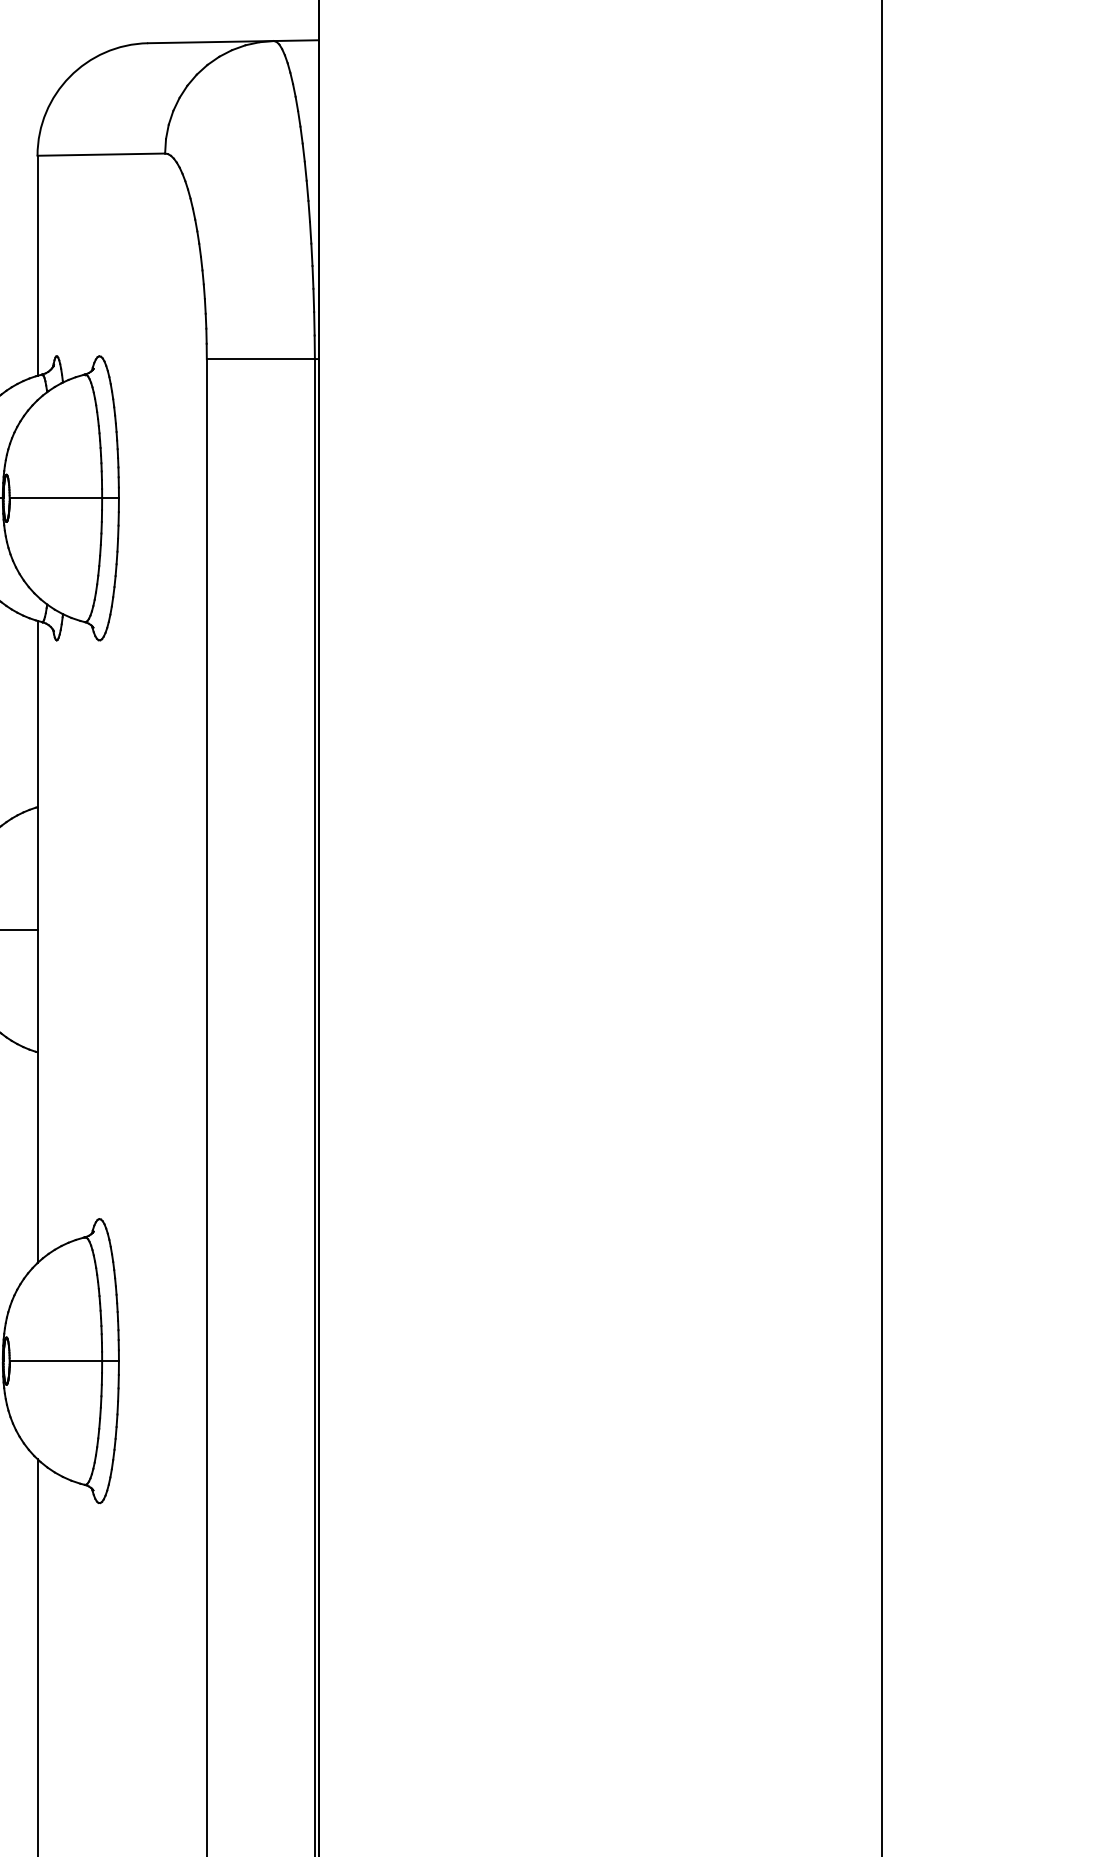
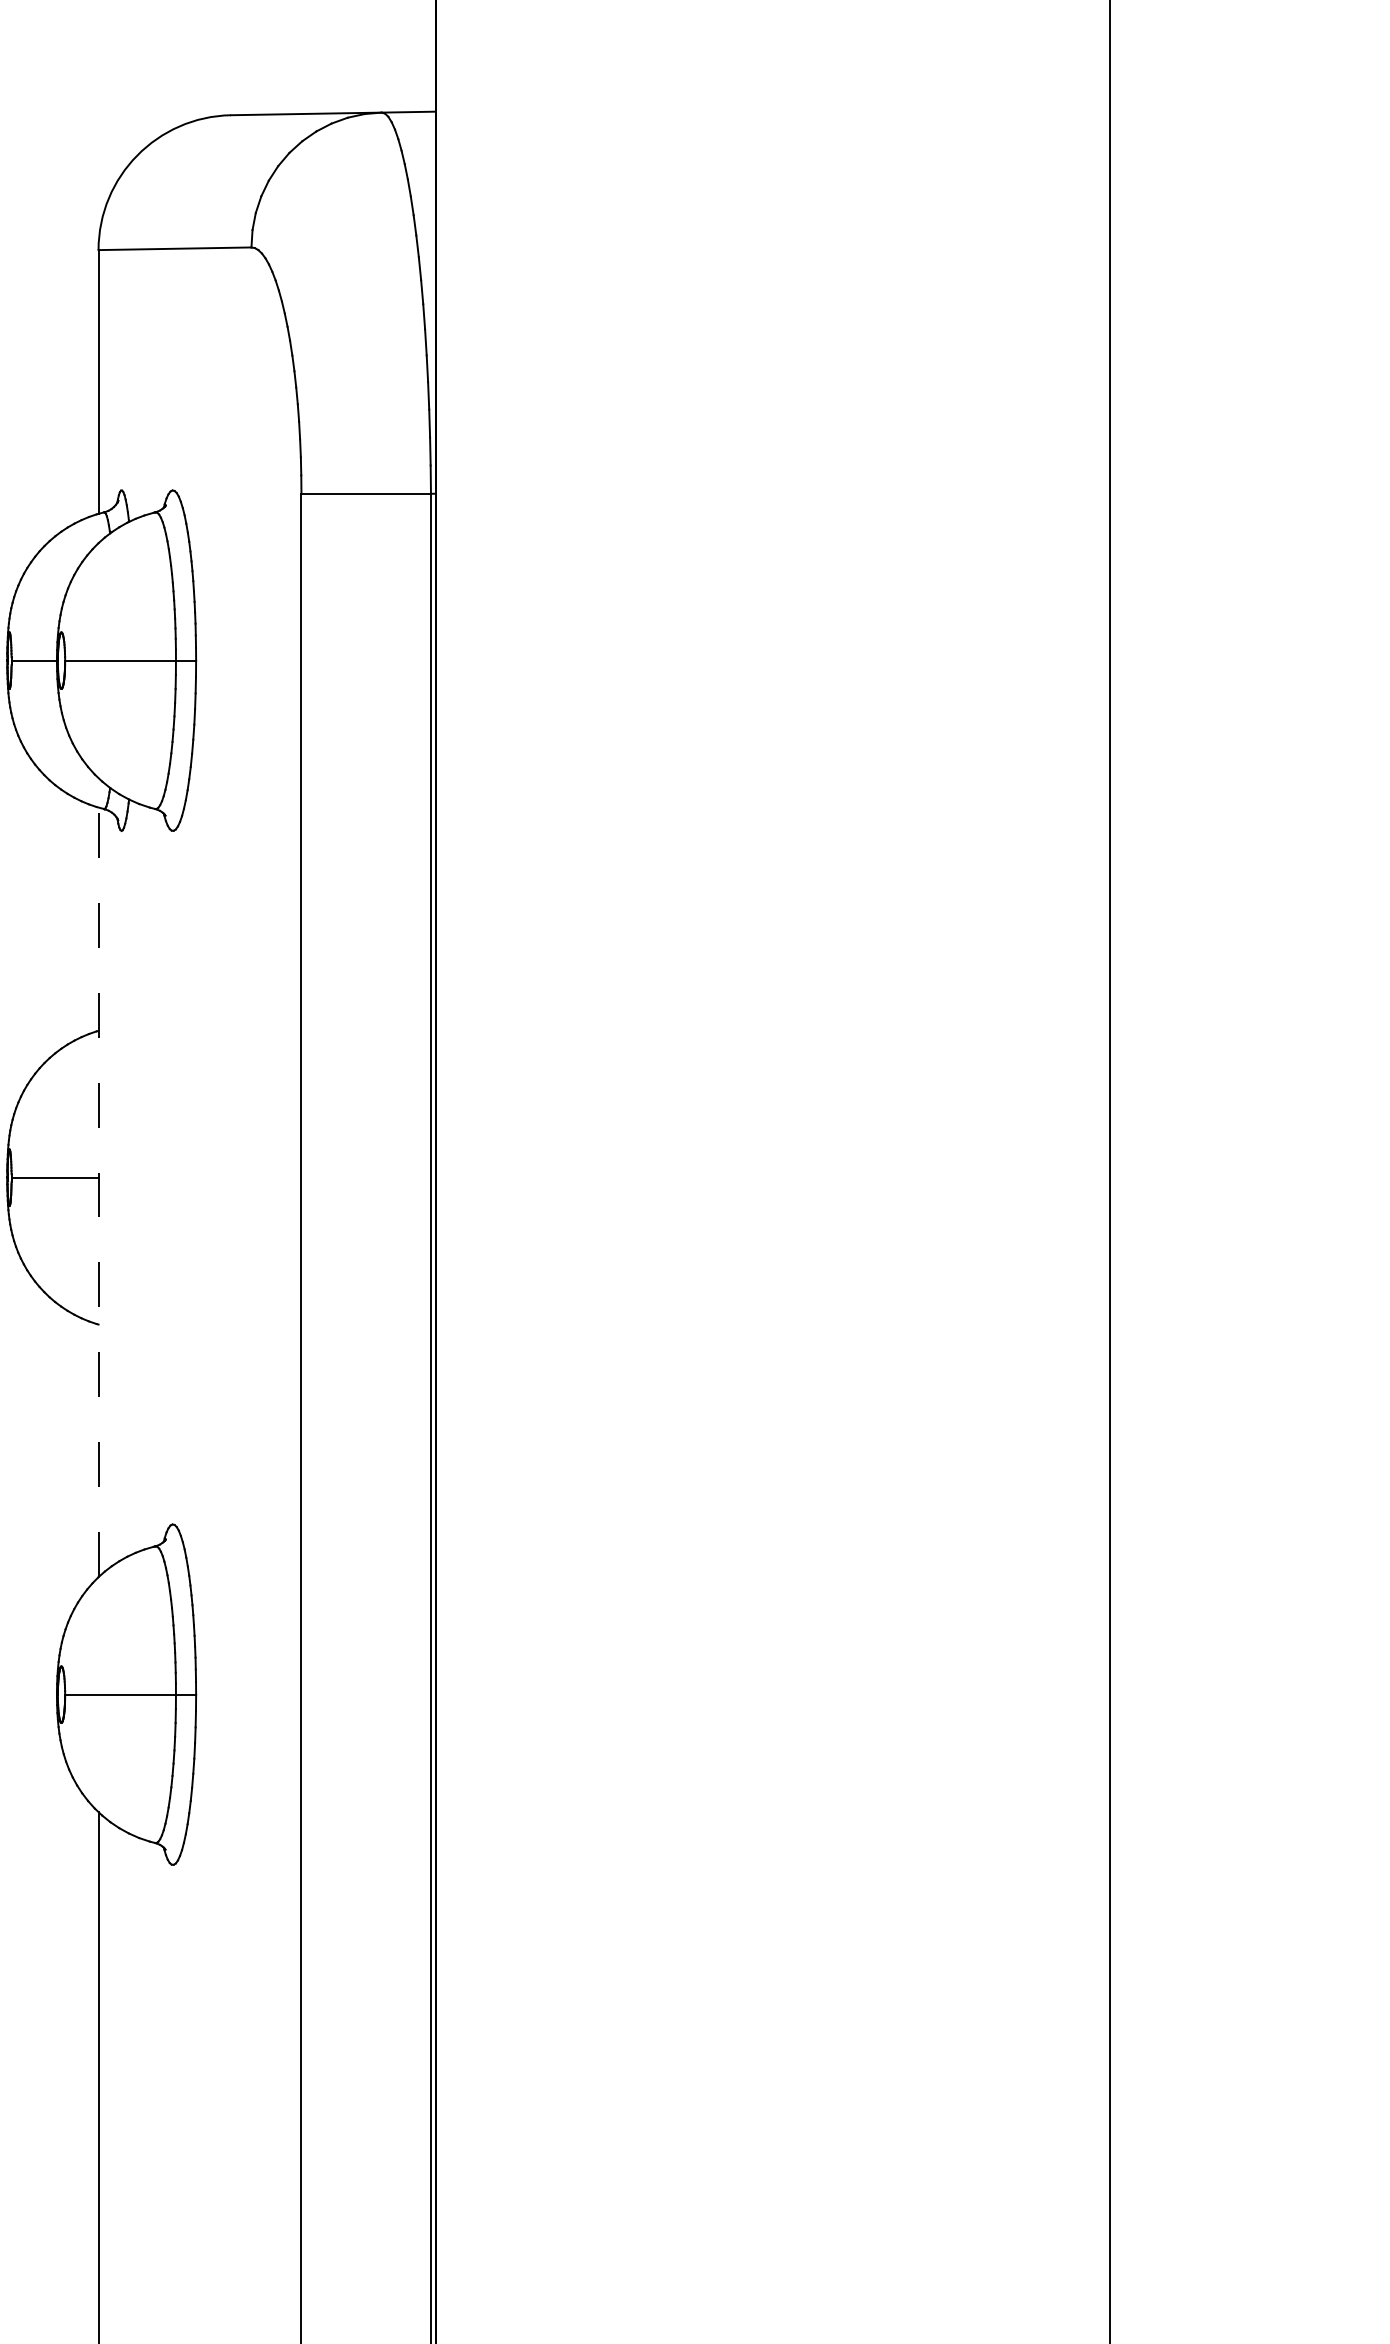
line: (37, 942) -> (98, 1192), solid -> dashed

